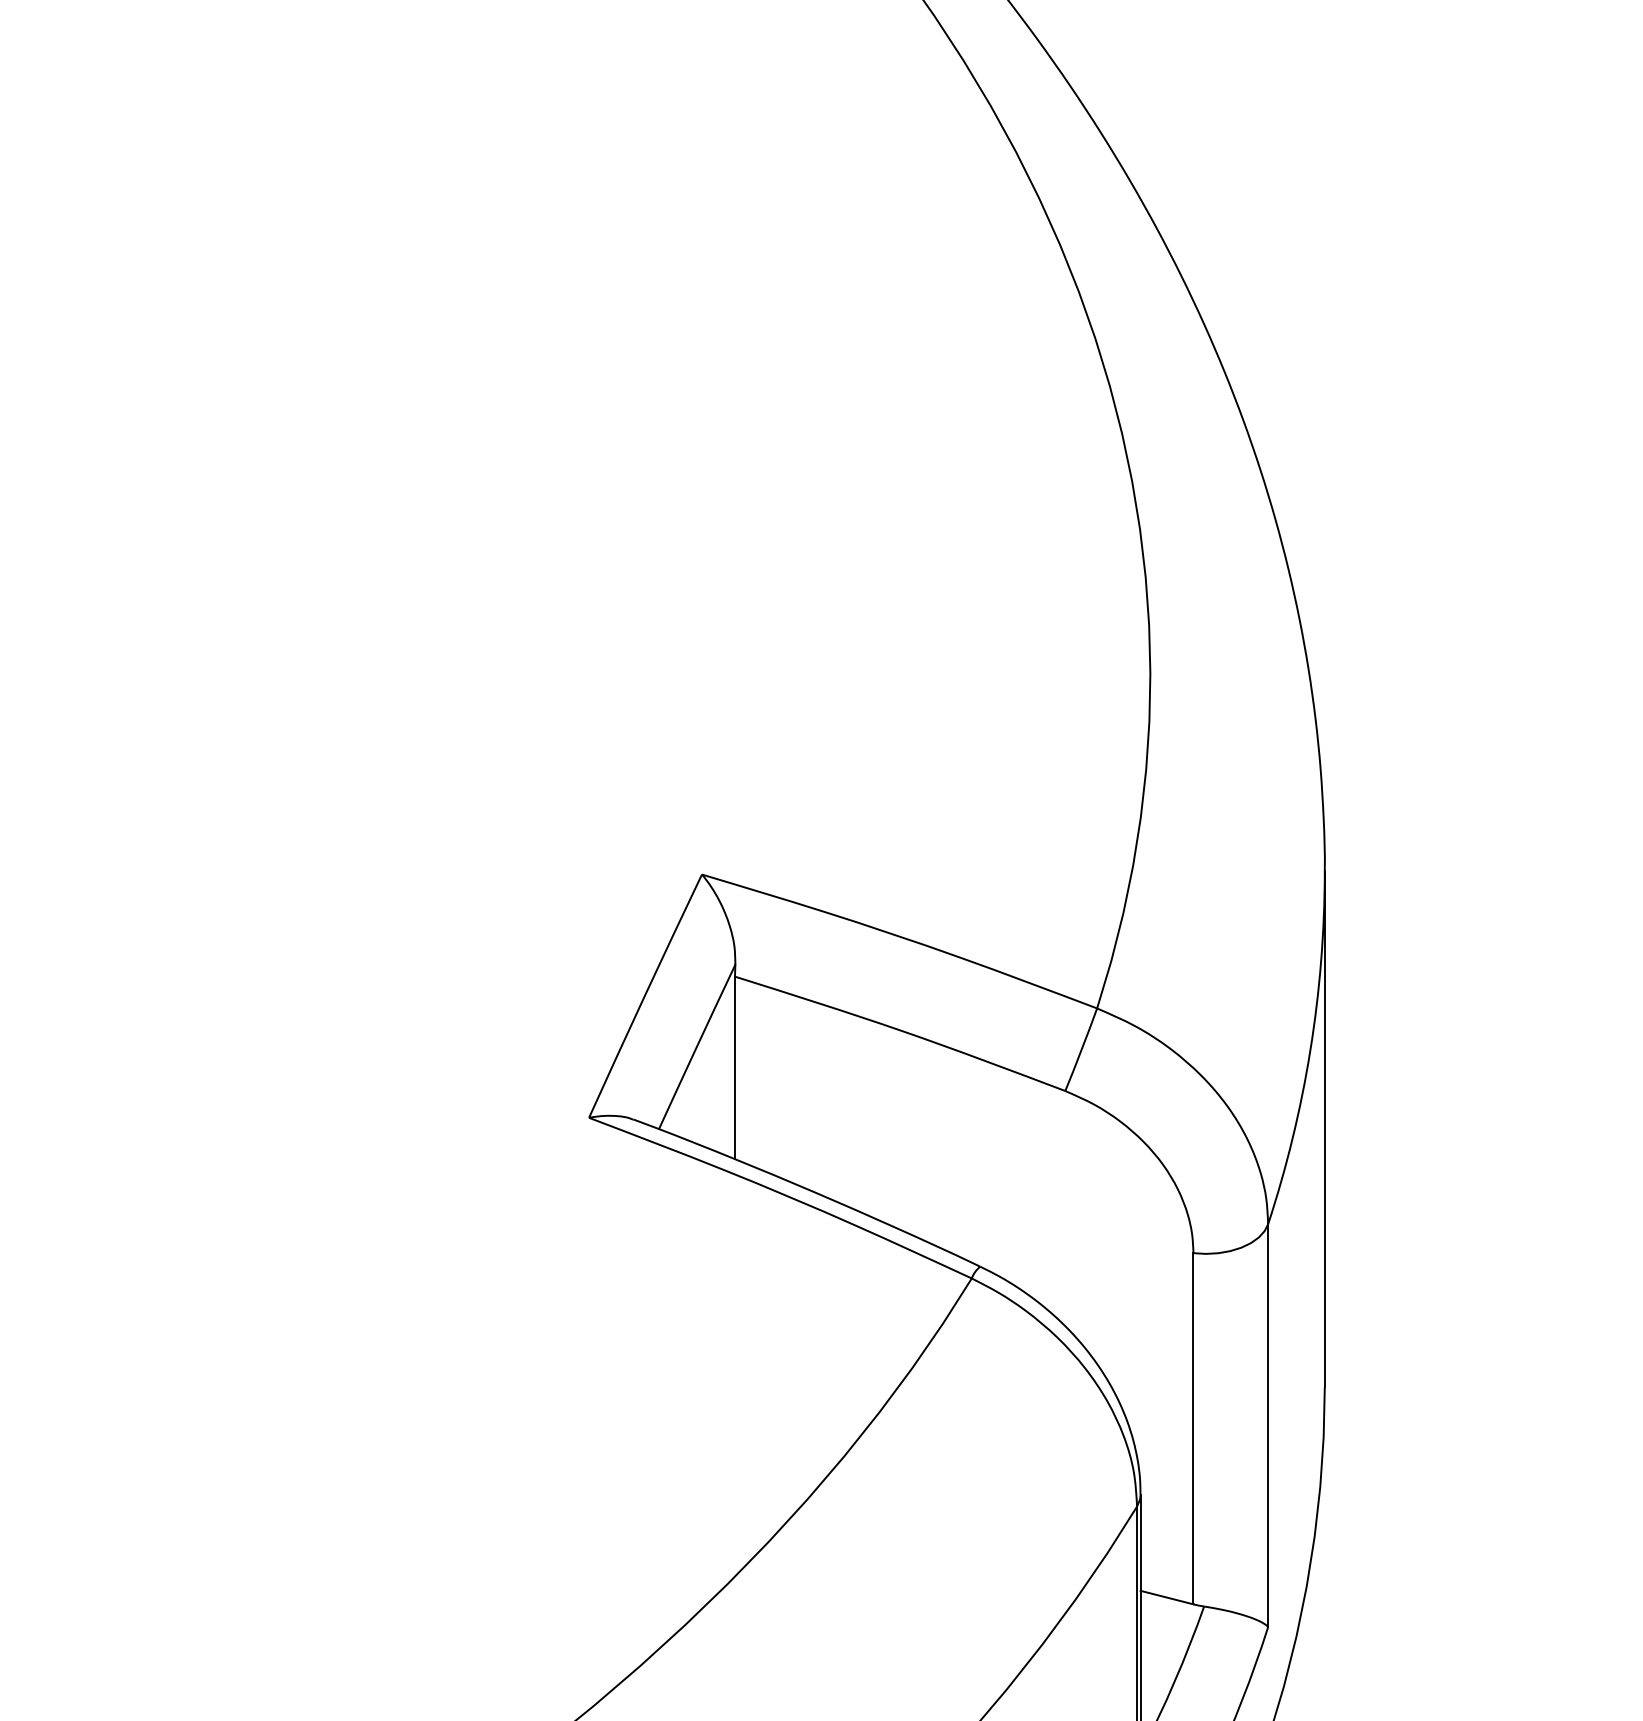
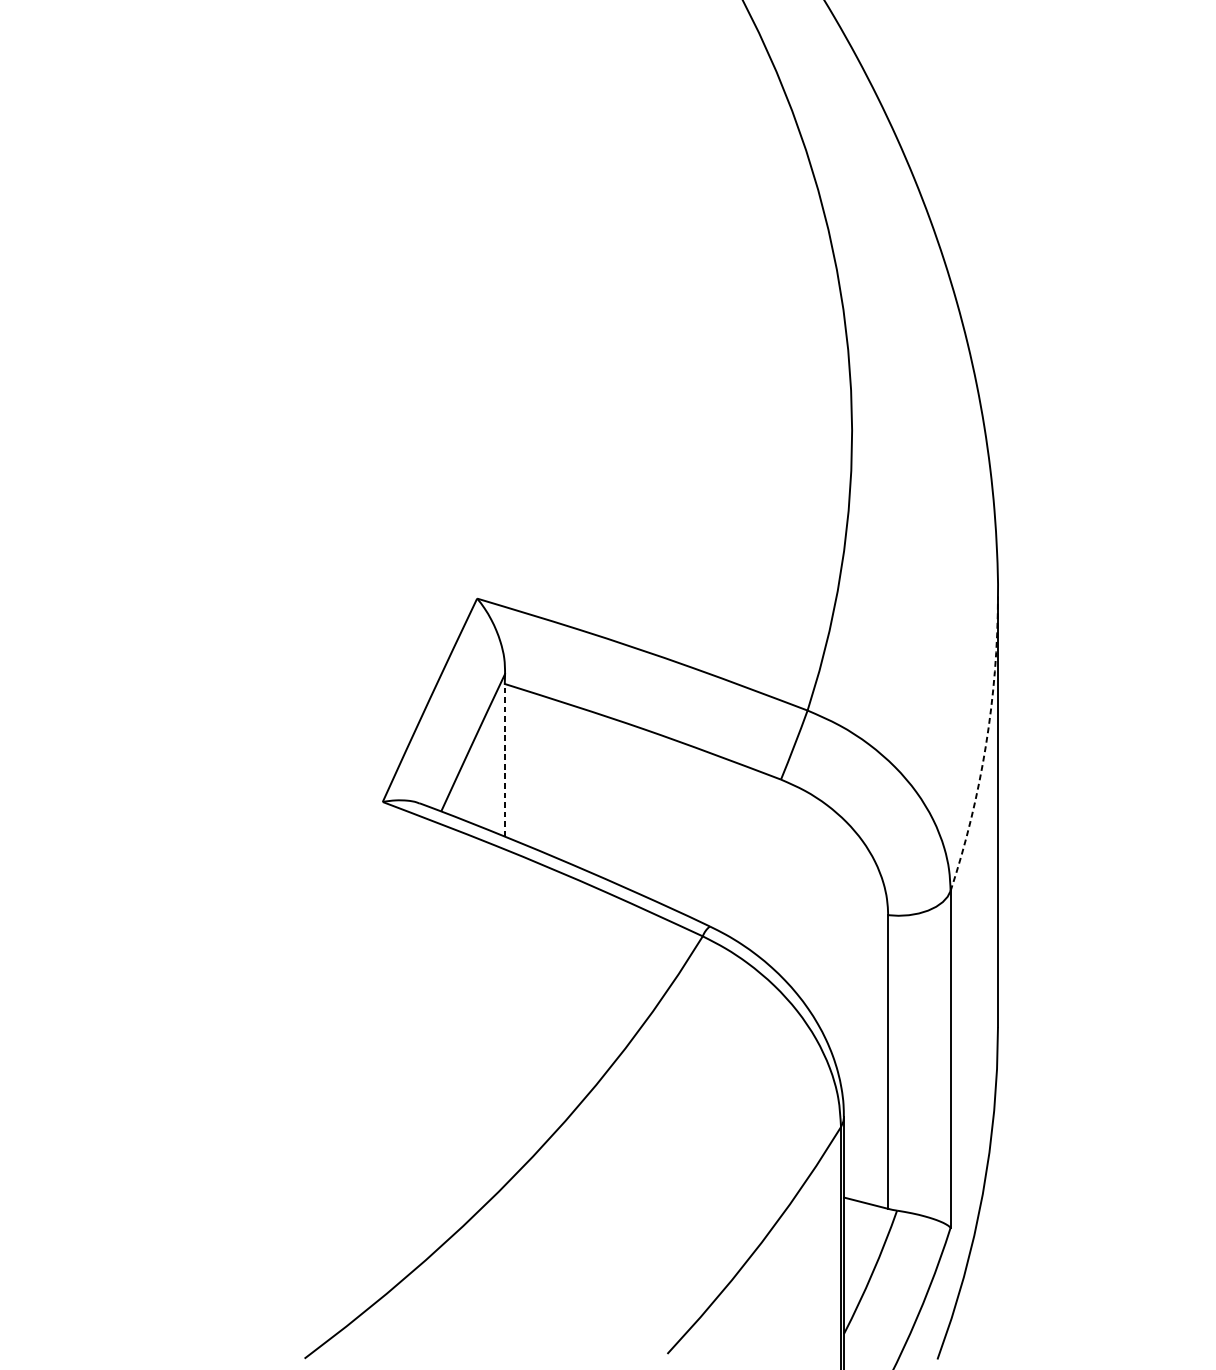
arc: (1310, 1050) -> (986, 745), solid -> dashed
line: (734, 1067) -> (504, 759), solid -> dashed

